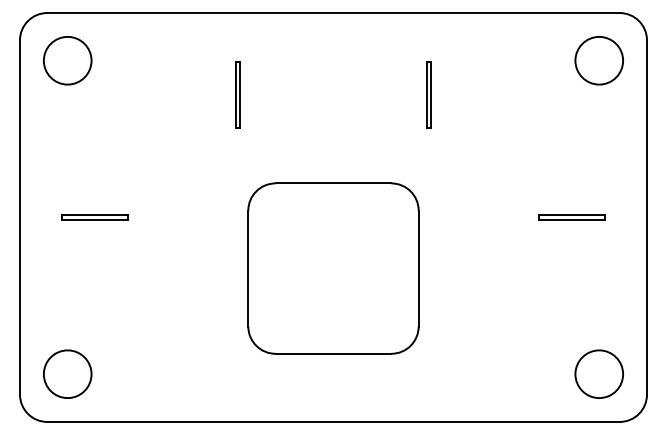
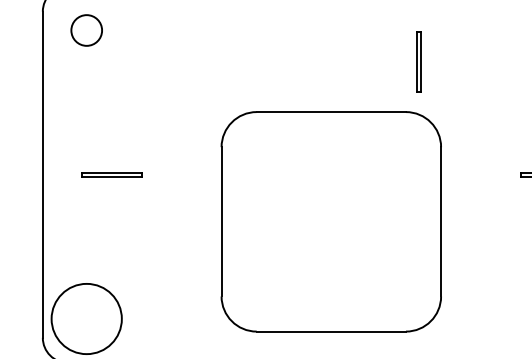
circle: (67, 60) -> (86, 30), size x0.7
part: (237, 94) -> (243, 61), removed
part: (333, 268) -> (331, 221), size x1.4
circle: (67, 374) -> (86, 319), size x1.6

